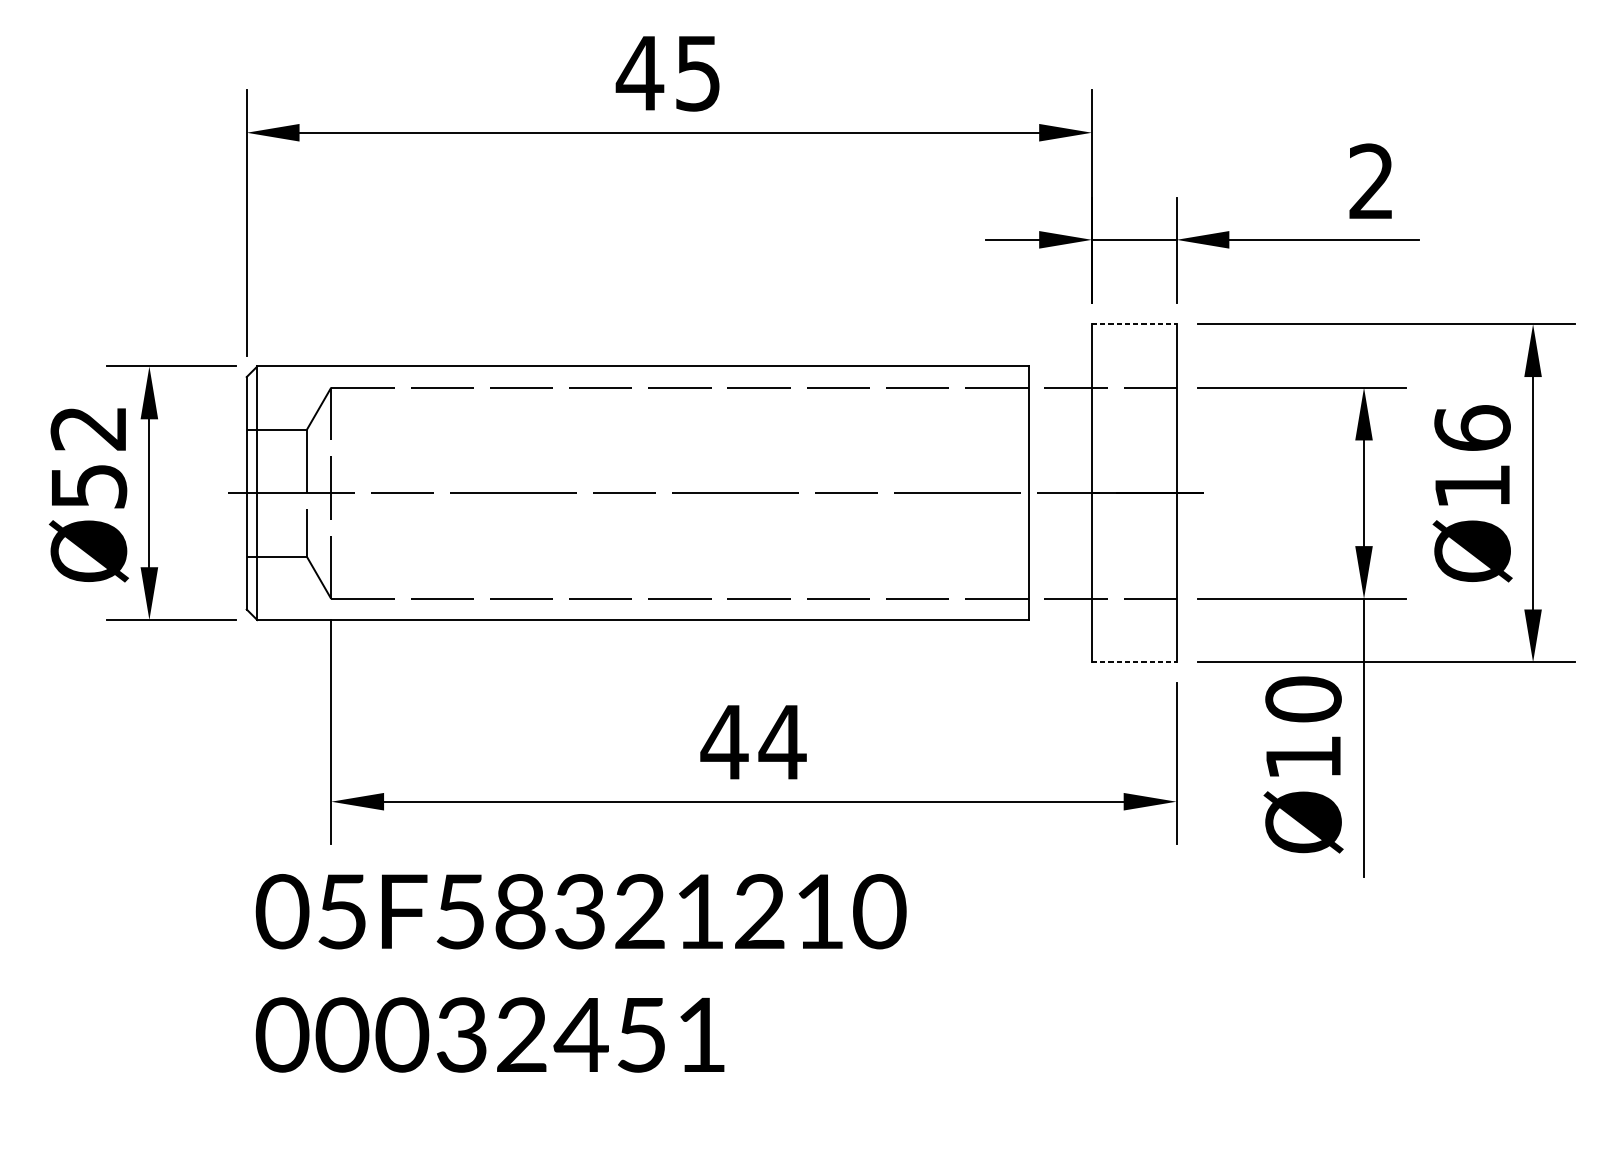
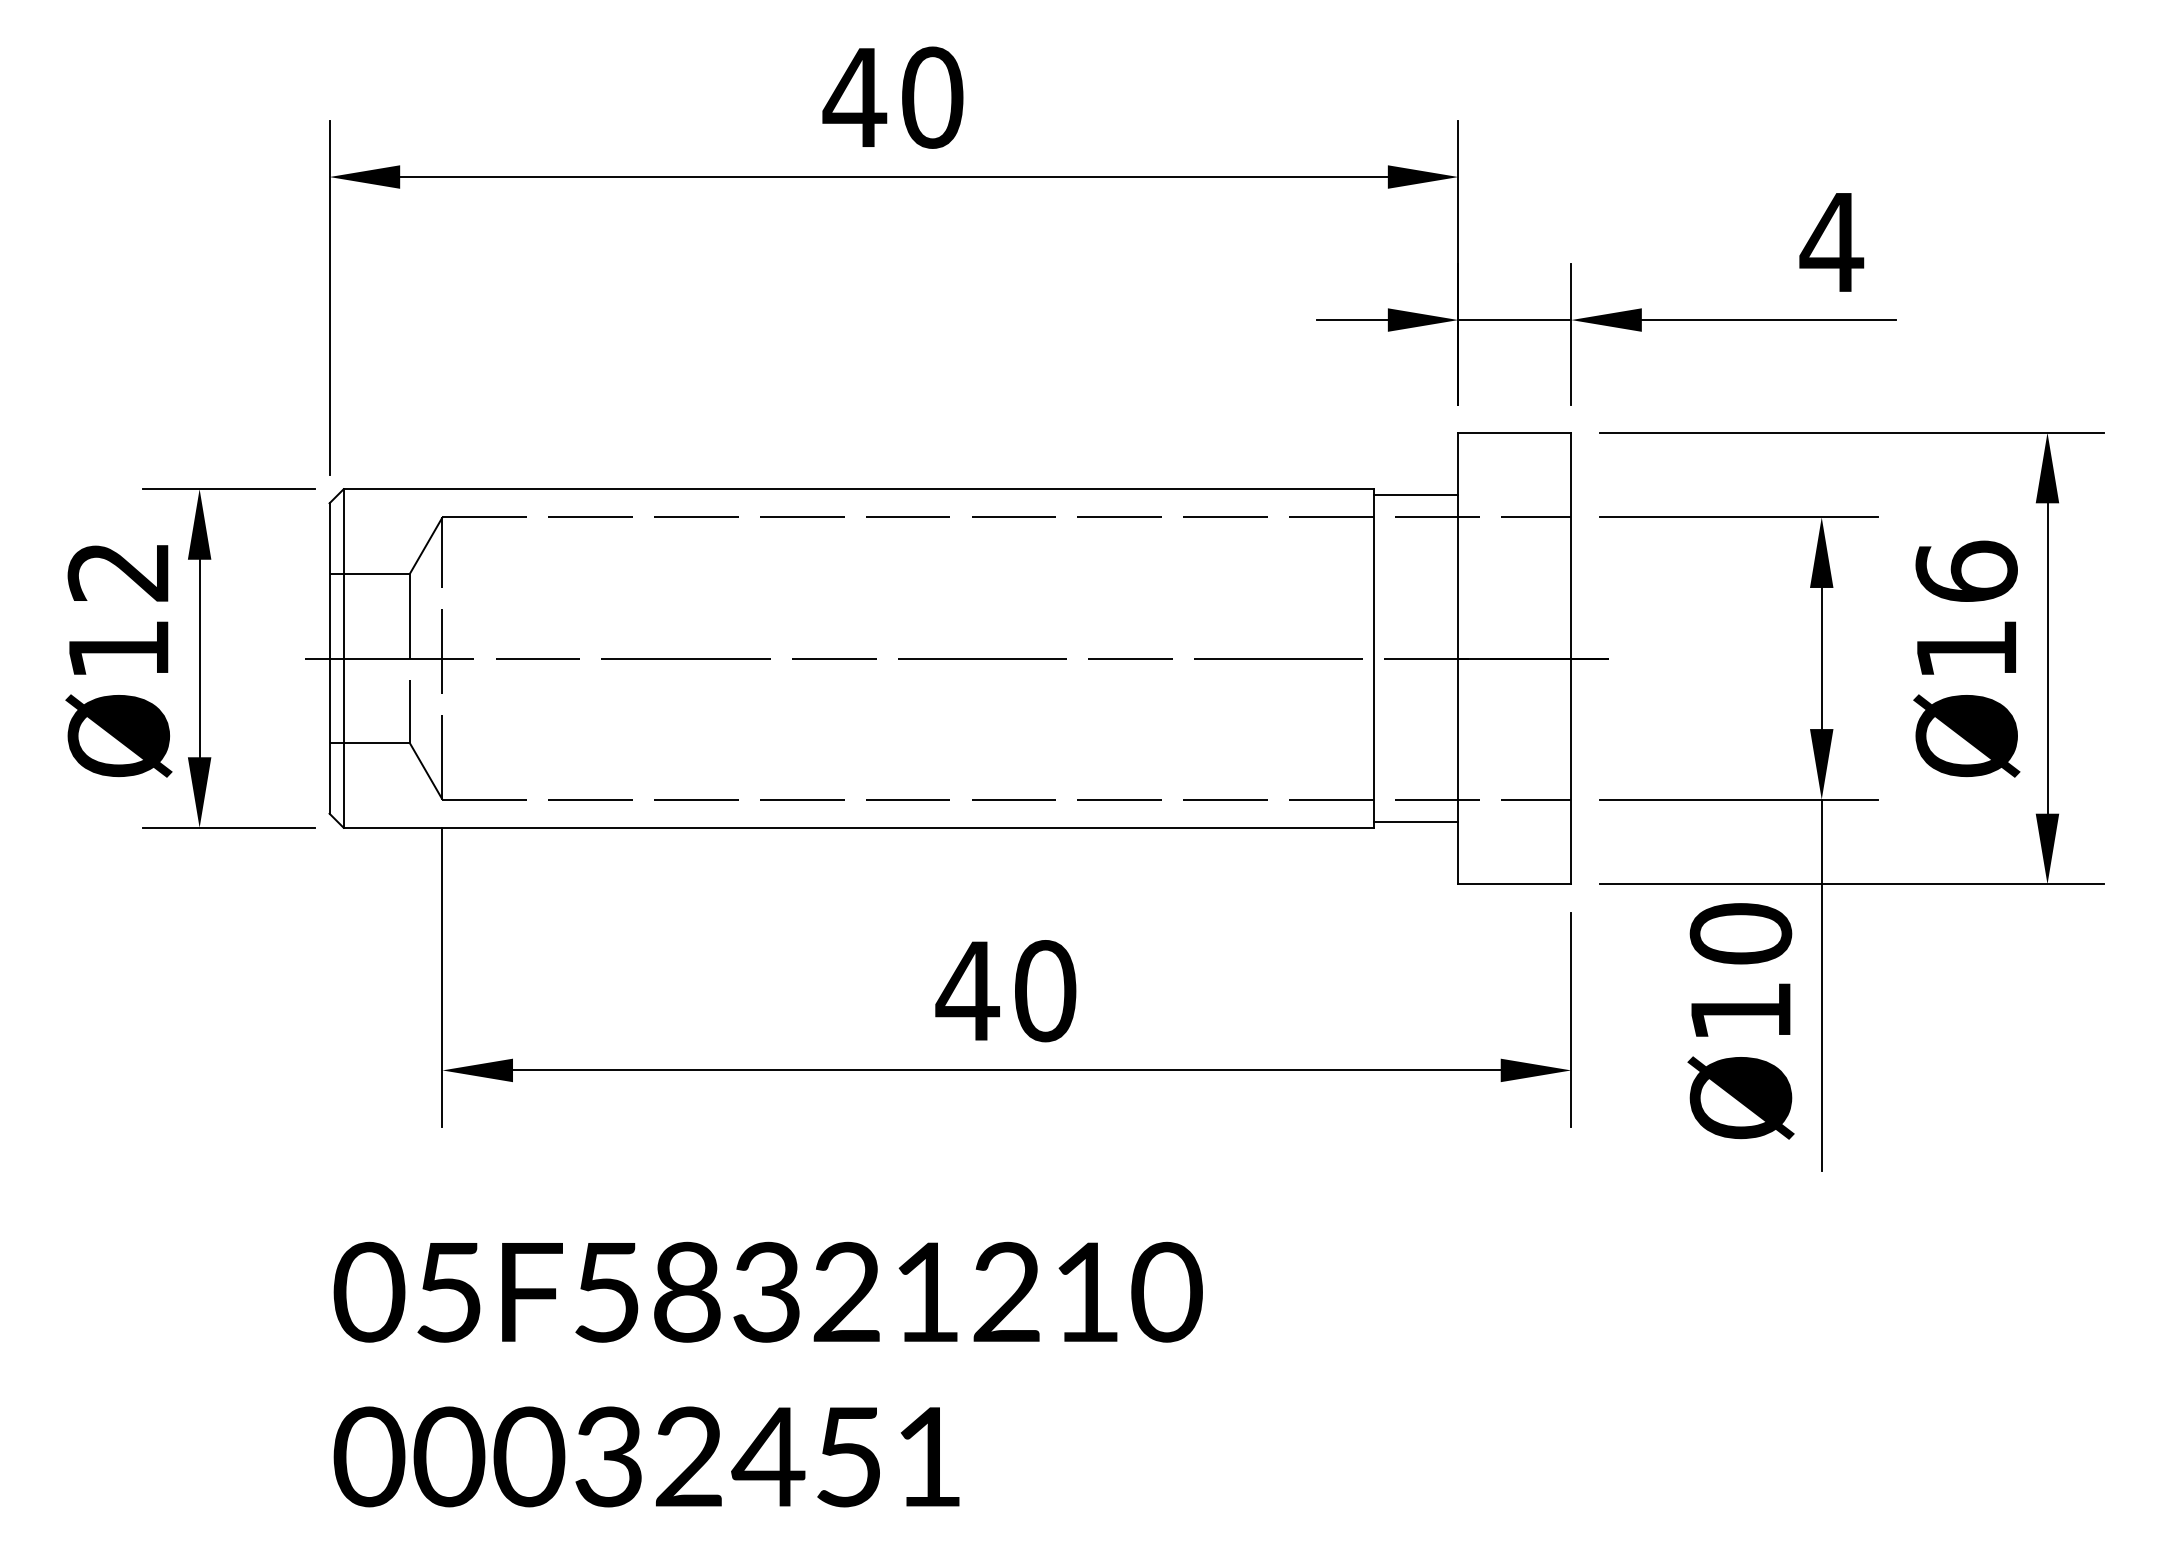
text: (698, 73) -> (932, 97), 45 -> 40
text: (1371, 181) -> (1831, 241), 2 -> 4
line: (1134, 324) -> (1515, 432), dashed -> solid
line: (1059, 370) -> (1415, 494), added
text: (89, 486) -> (119, 649), Ø52 -> Ø12
line: (1059, 616) -> (1415, 822), added
line: (1134, 662) -> (1515, 884), dashed -> solid
text: (782, 742) -> (1044, 991), 44 -> 40
text: (580, 973) -> (767, 1374), moved

